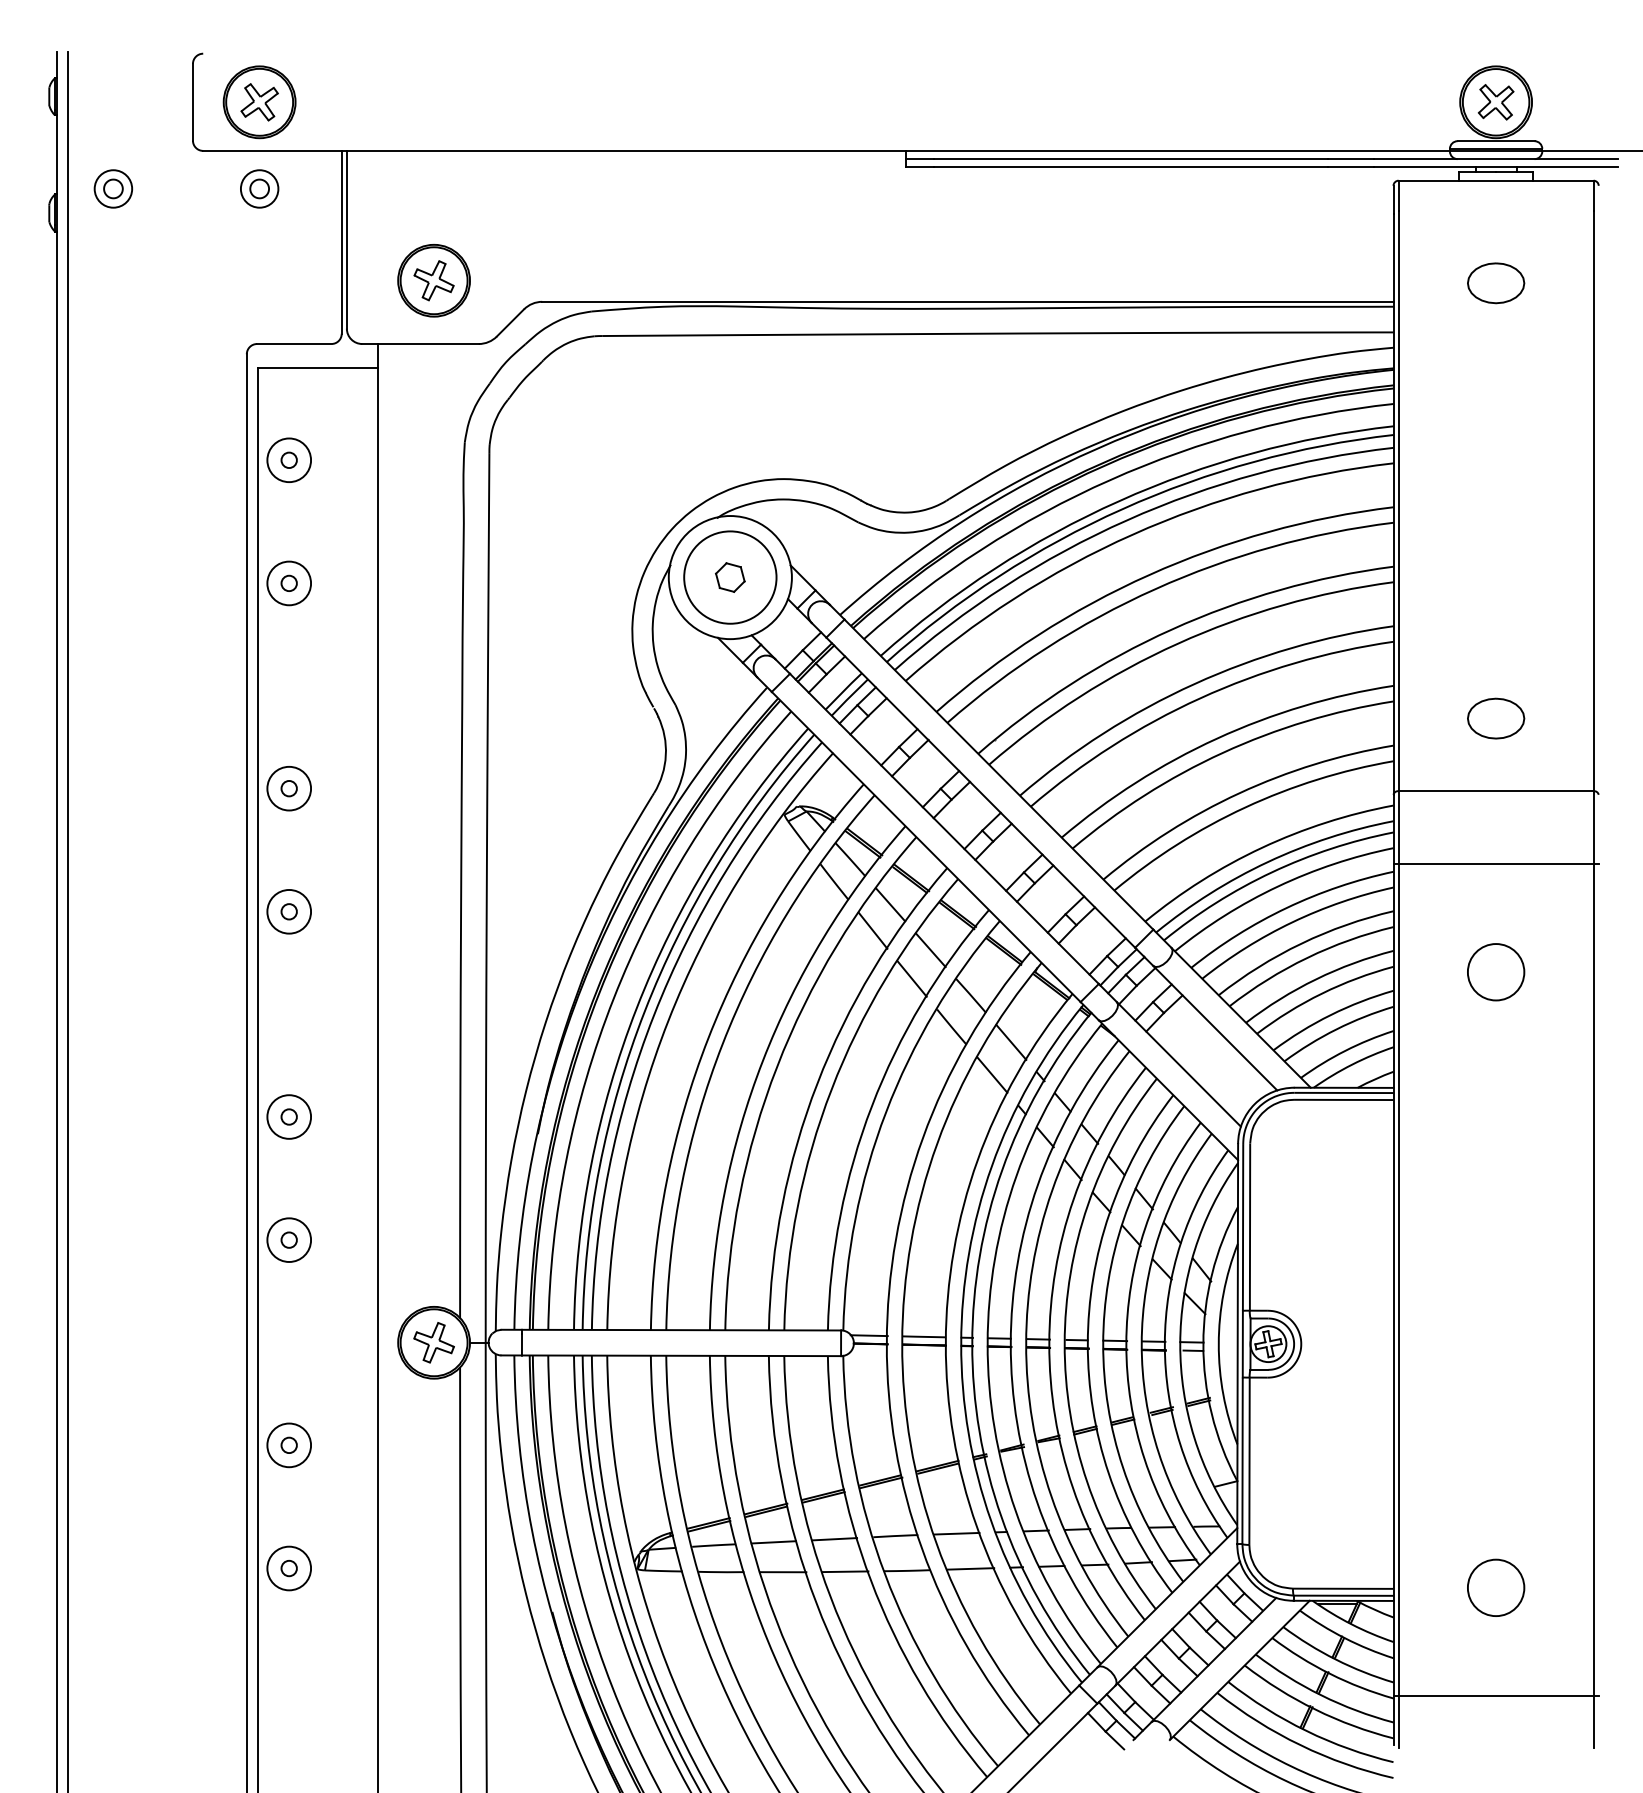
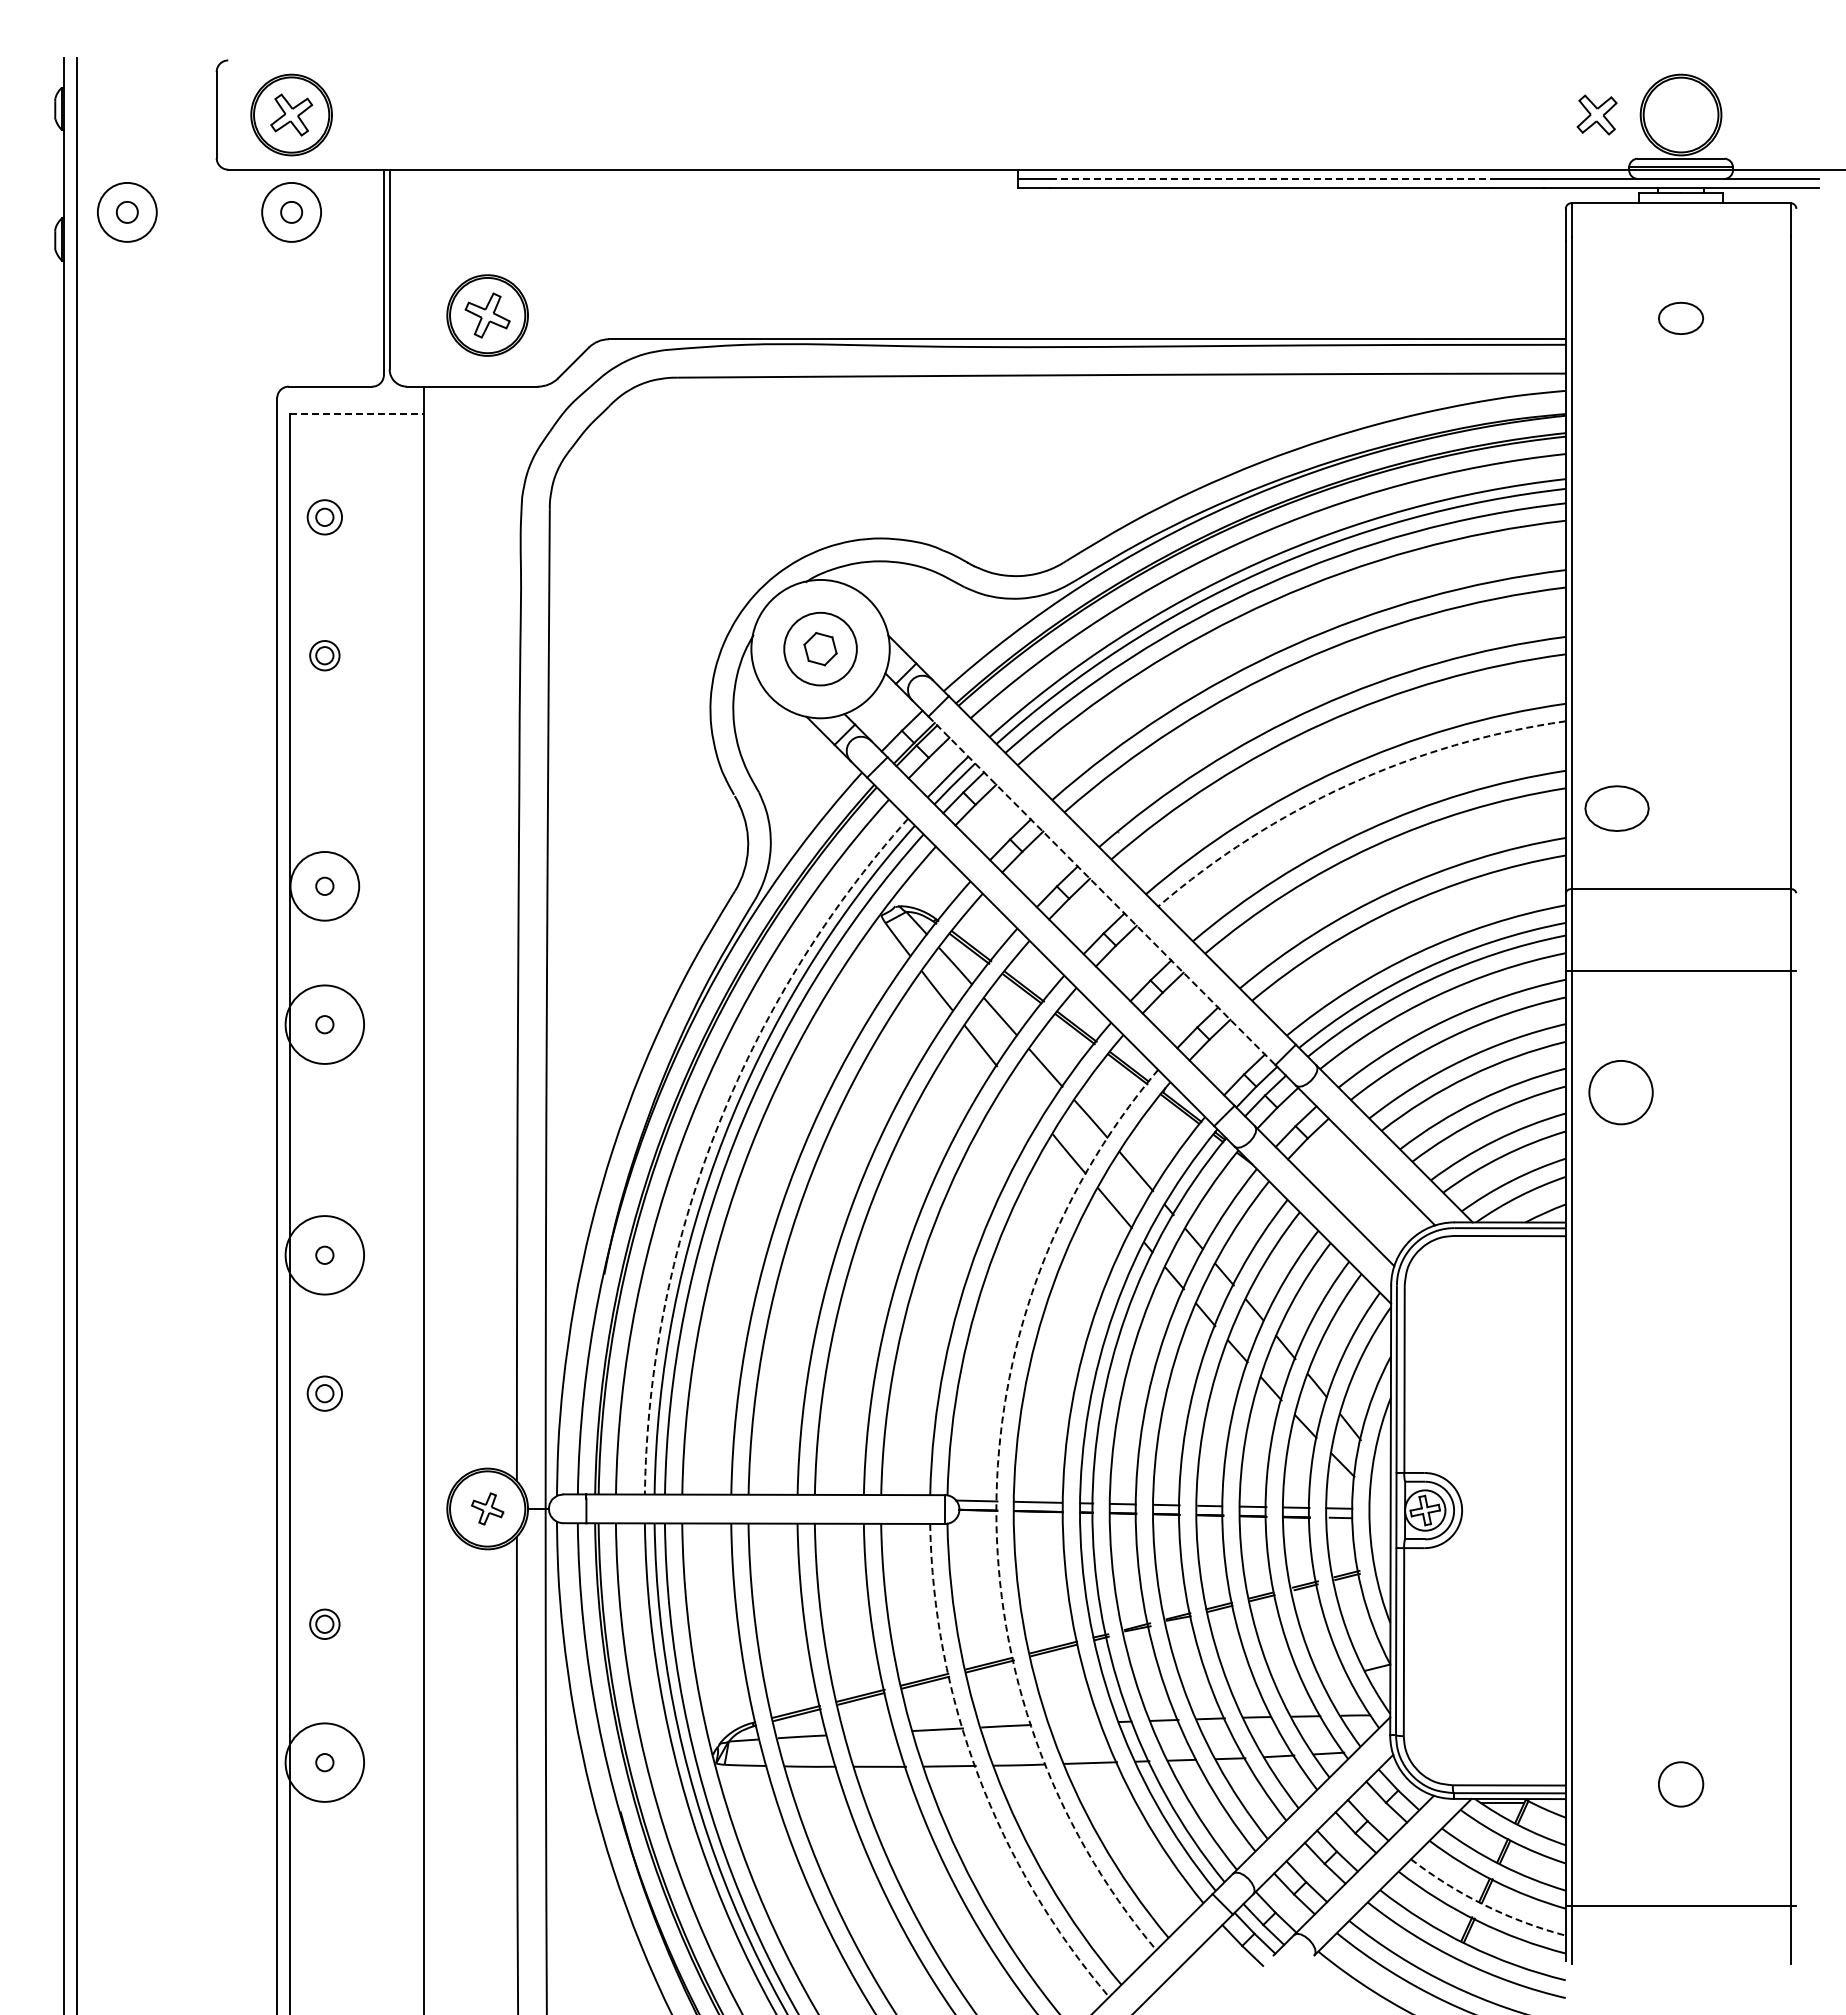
part: (1495, 101) -> (1596, 114), moved
line: (1131, 158) -> (1271, 178), solid -> dashed
circle: (113, 189) -> (127, 212), size x1.4
circle: (259, 189) -> (291, 212), size x1.4
part: (1495, 283) -> (1680, 318), size x0.7
line: (318, 367) -> (357, 413), solid -> dashed
circle: (288, 459) -> (324, 516), size x0.7
circle: (730, 577) -> (820, 649), size x0.7
circle: (288, 583) -> (324, 655), size x0.6
arc: (1200, 698) -> (1348, 784), solid -> dashed
part: (1495, 718) -> (1616, 808), moved
circle: (288, 787) -> (324, 885), size x1.4
line: (980, 792) -> (1101, 890), solid -> dashed
circle: (288, 911) -> (324, 1024), size x1.6
circle: (1495, 972) -> (1620, 1092), moved
line: (911, 979) -> (1024, 1100), removed
arc: (636, 1007) -> (715, 1132), solid -> dashed
circle: (288, 1116) -> (324, 1254), size x1.6
circle: (288, 1240) -> (324, 1393), size x0.7
part: (433, 1342) -> (487, 1508), size x0.7
arc: (886, 1343) -> (996, 1509), solid -> dashed
circle: (288, 1444) -> (324, 1623), size x0.6
line: (956, 1533) -> (1074, 1723), removed
line: (773, 1541) -> (869, 1732), removed
circle: (288, 1568) -> (324, 1762), size x1.6
arc: (870, 1580) -> (978, 1776), solid -> dashed
circle: (1495, 1587) -> (1680, 1784), size x0.7
arc: (1321, 1695) -> (1484, 1905), solid -> dashed

